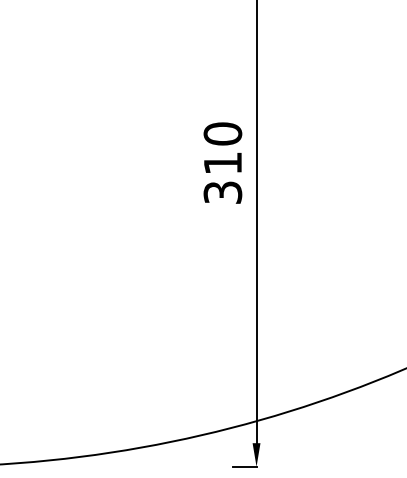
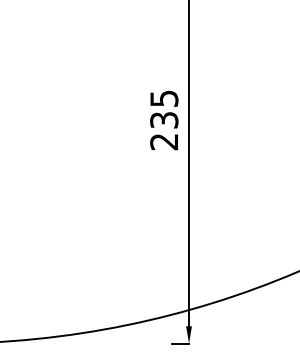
text: (222, 162) -> (163, 119), 310 -> 235

